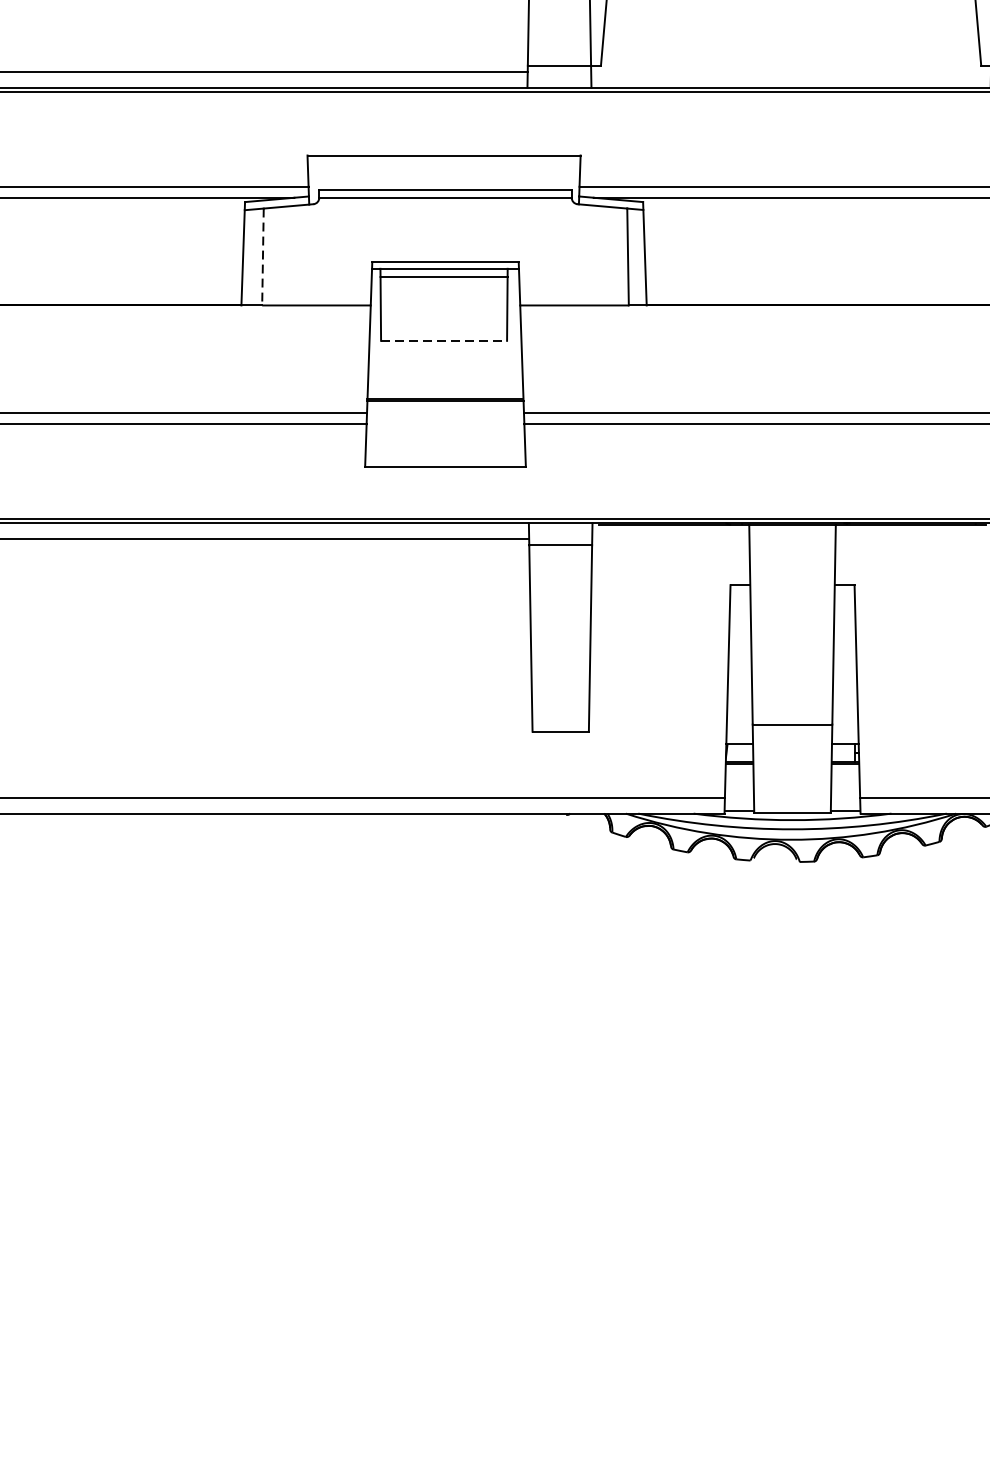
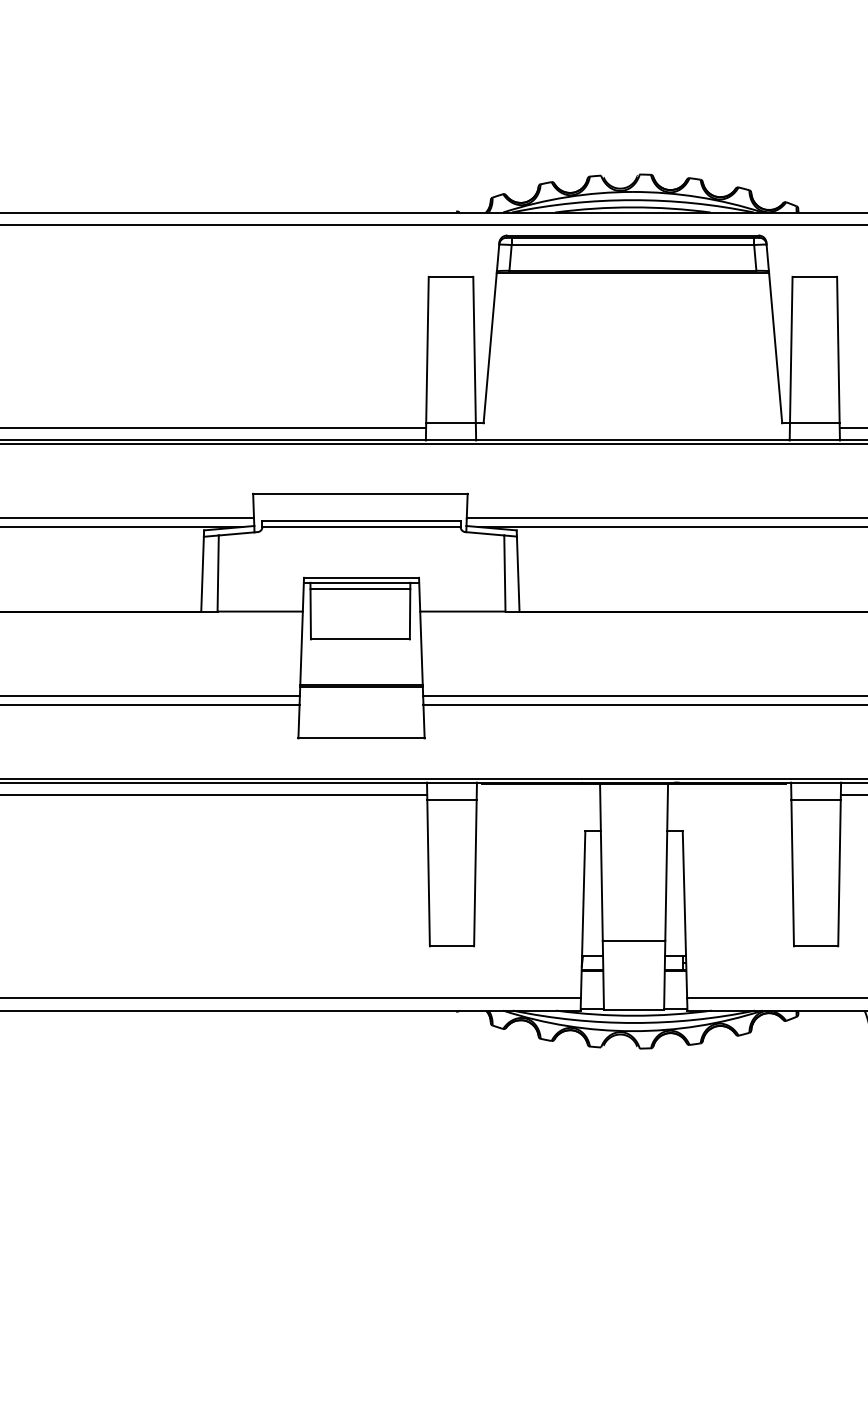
line: (263, 258) -> (218, 574), dashed -> solid
line: (444, 341) -> (360, 639), dashed -> solid

